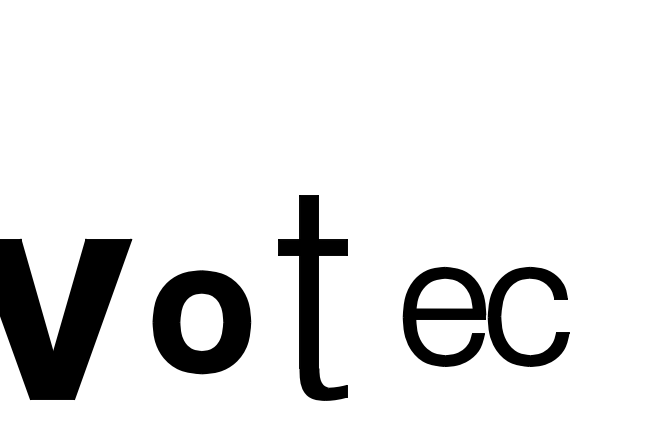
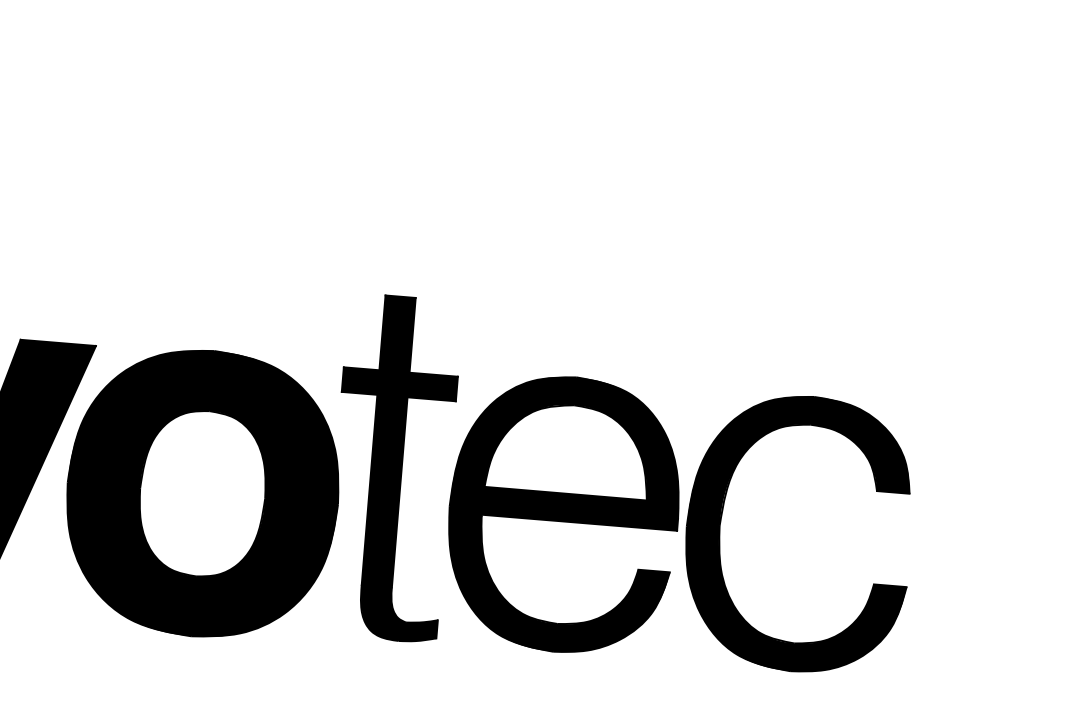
part: (485, 316) -> (678, 523), size x1.67
part: (201, 322) -> (202, 494), size x1.67

